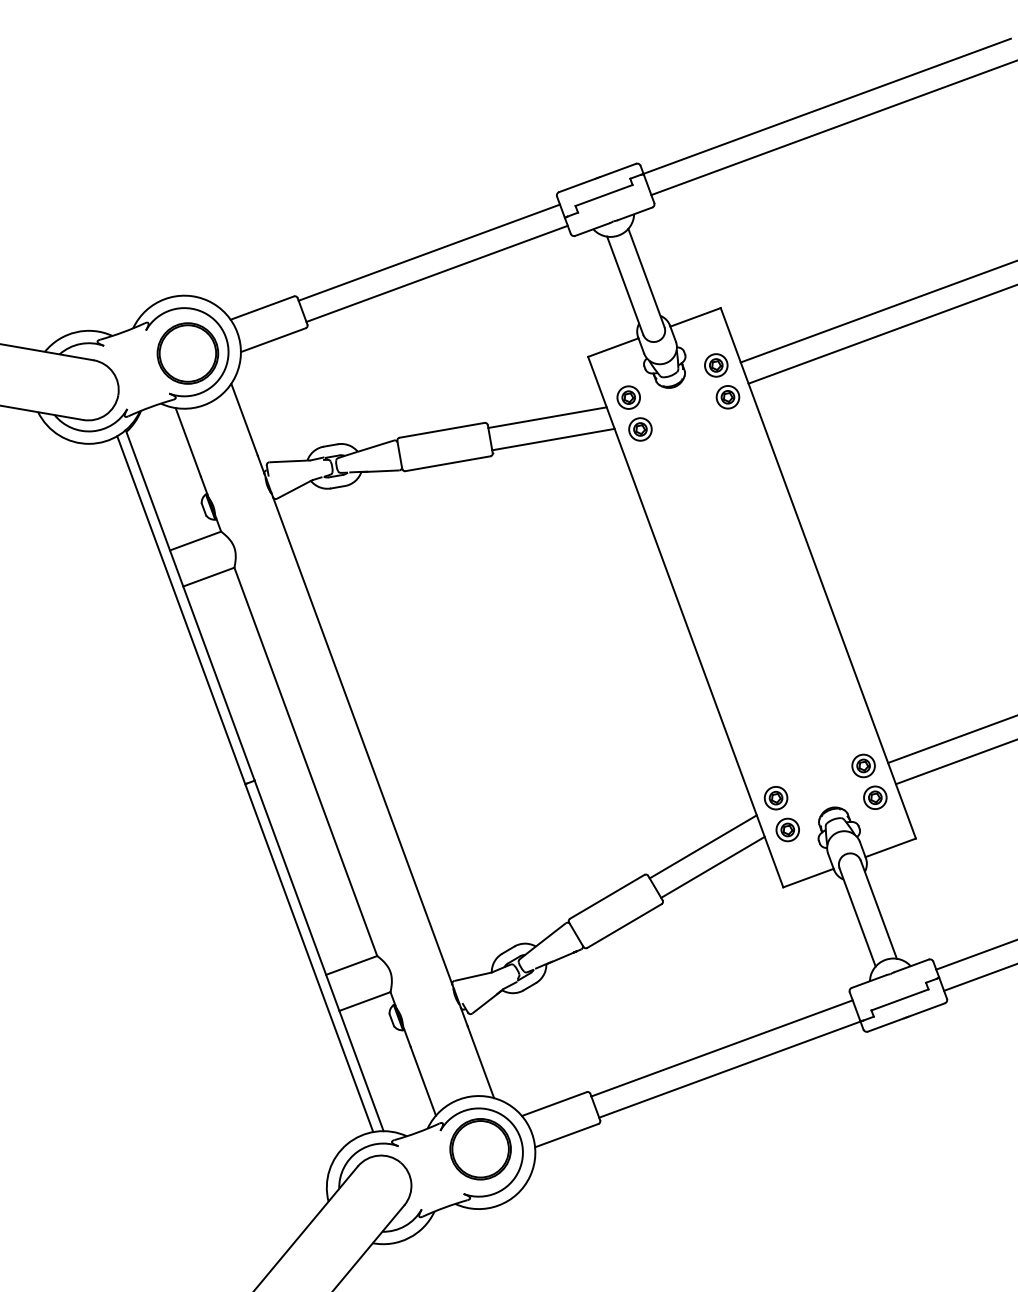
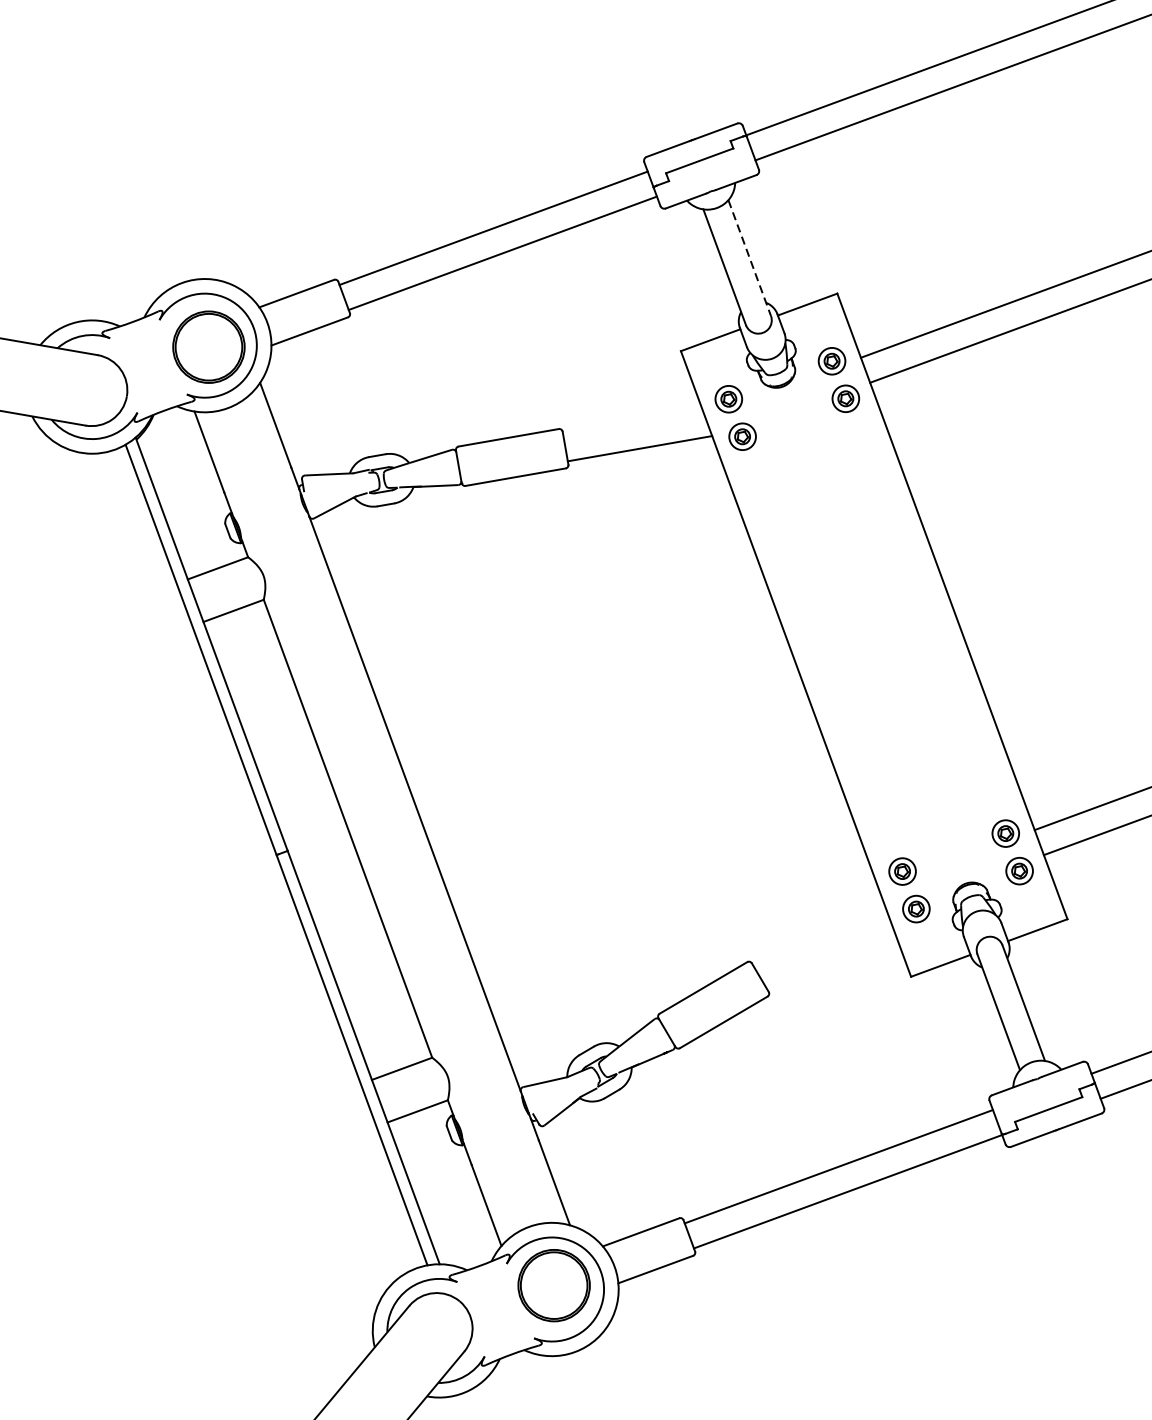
line: (646, 278) -> (749, 258), solid -> dashed
line: (547, 417) -> (633, 422), removed
line: (702, 846) -> (815, 928), removed
line: (712, 866) -> (827, 952), removed

